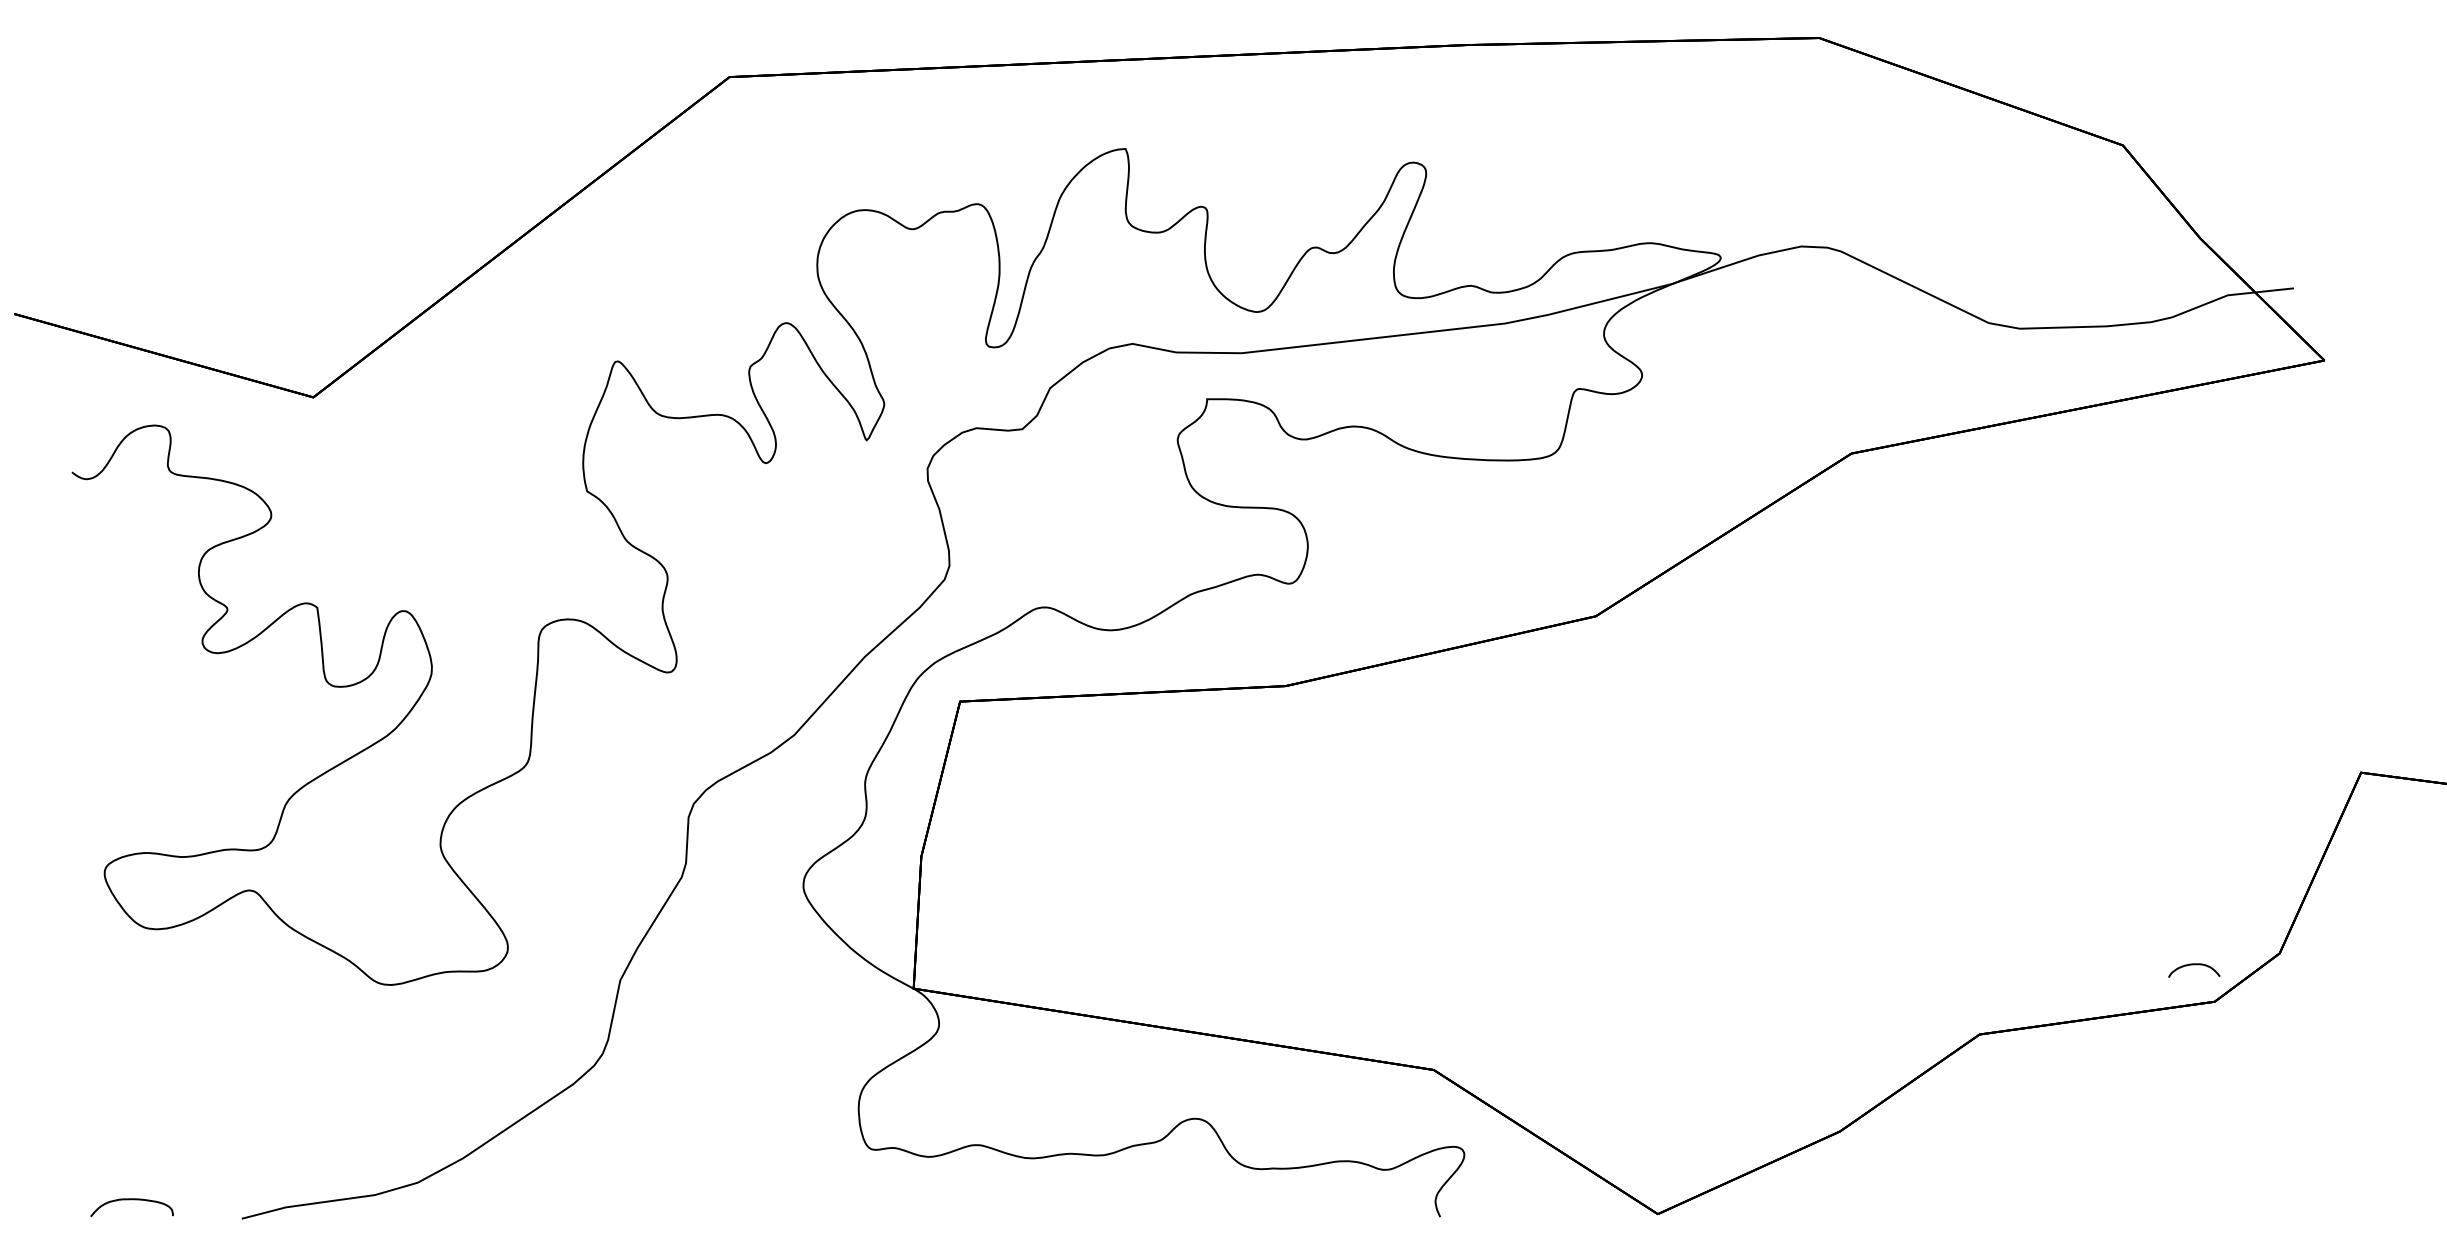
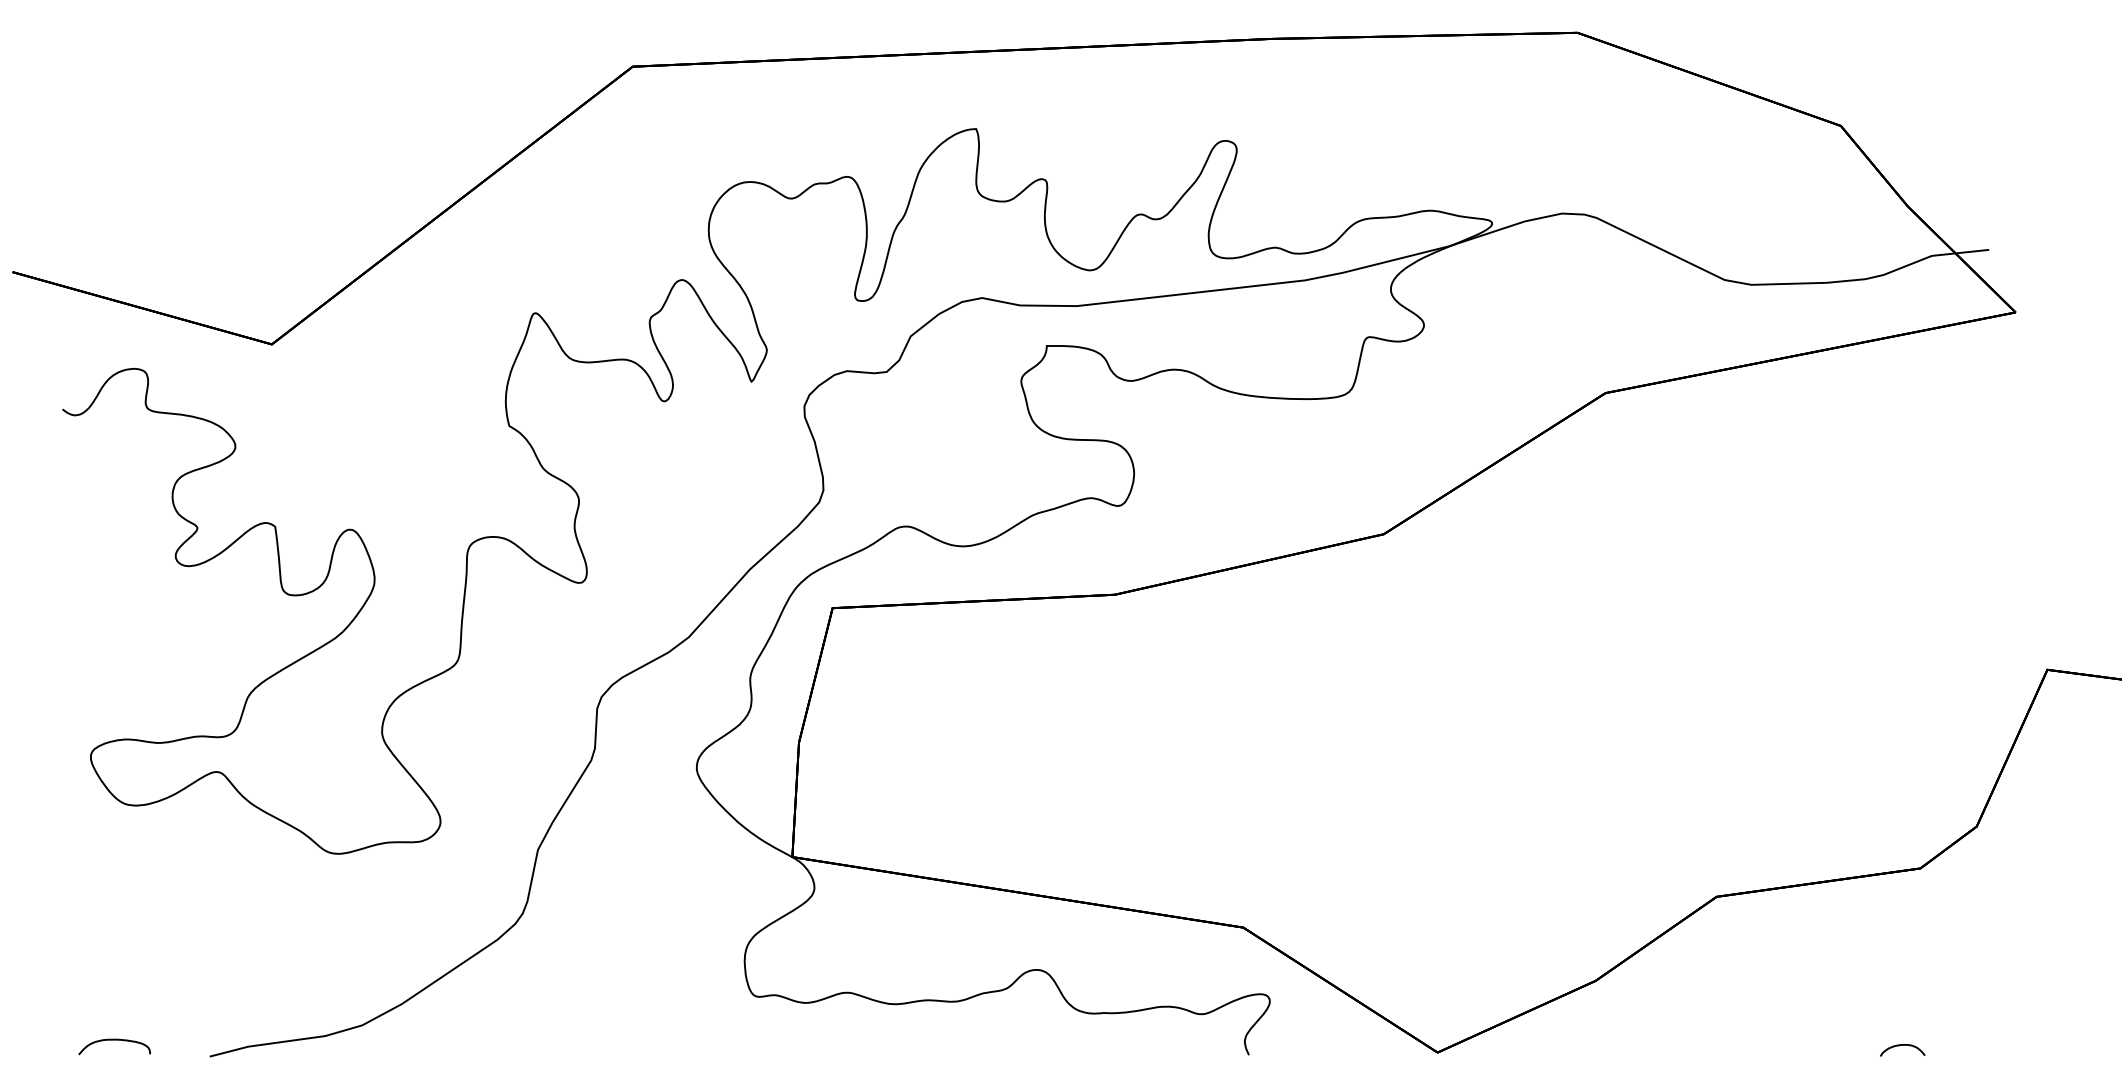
curve: (2194, 964) -> (1902, 1045), moved

